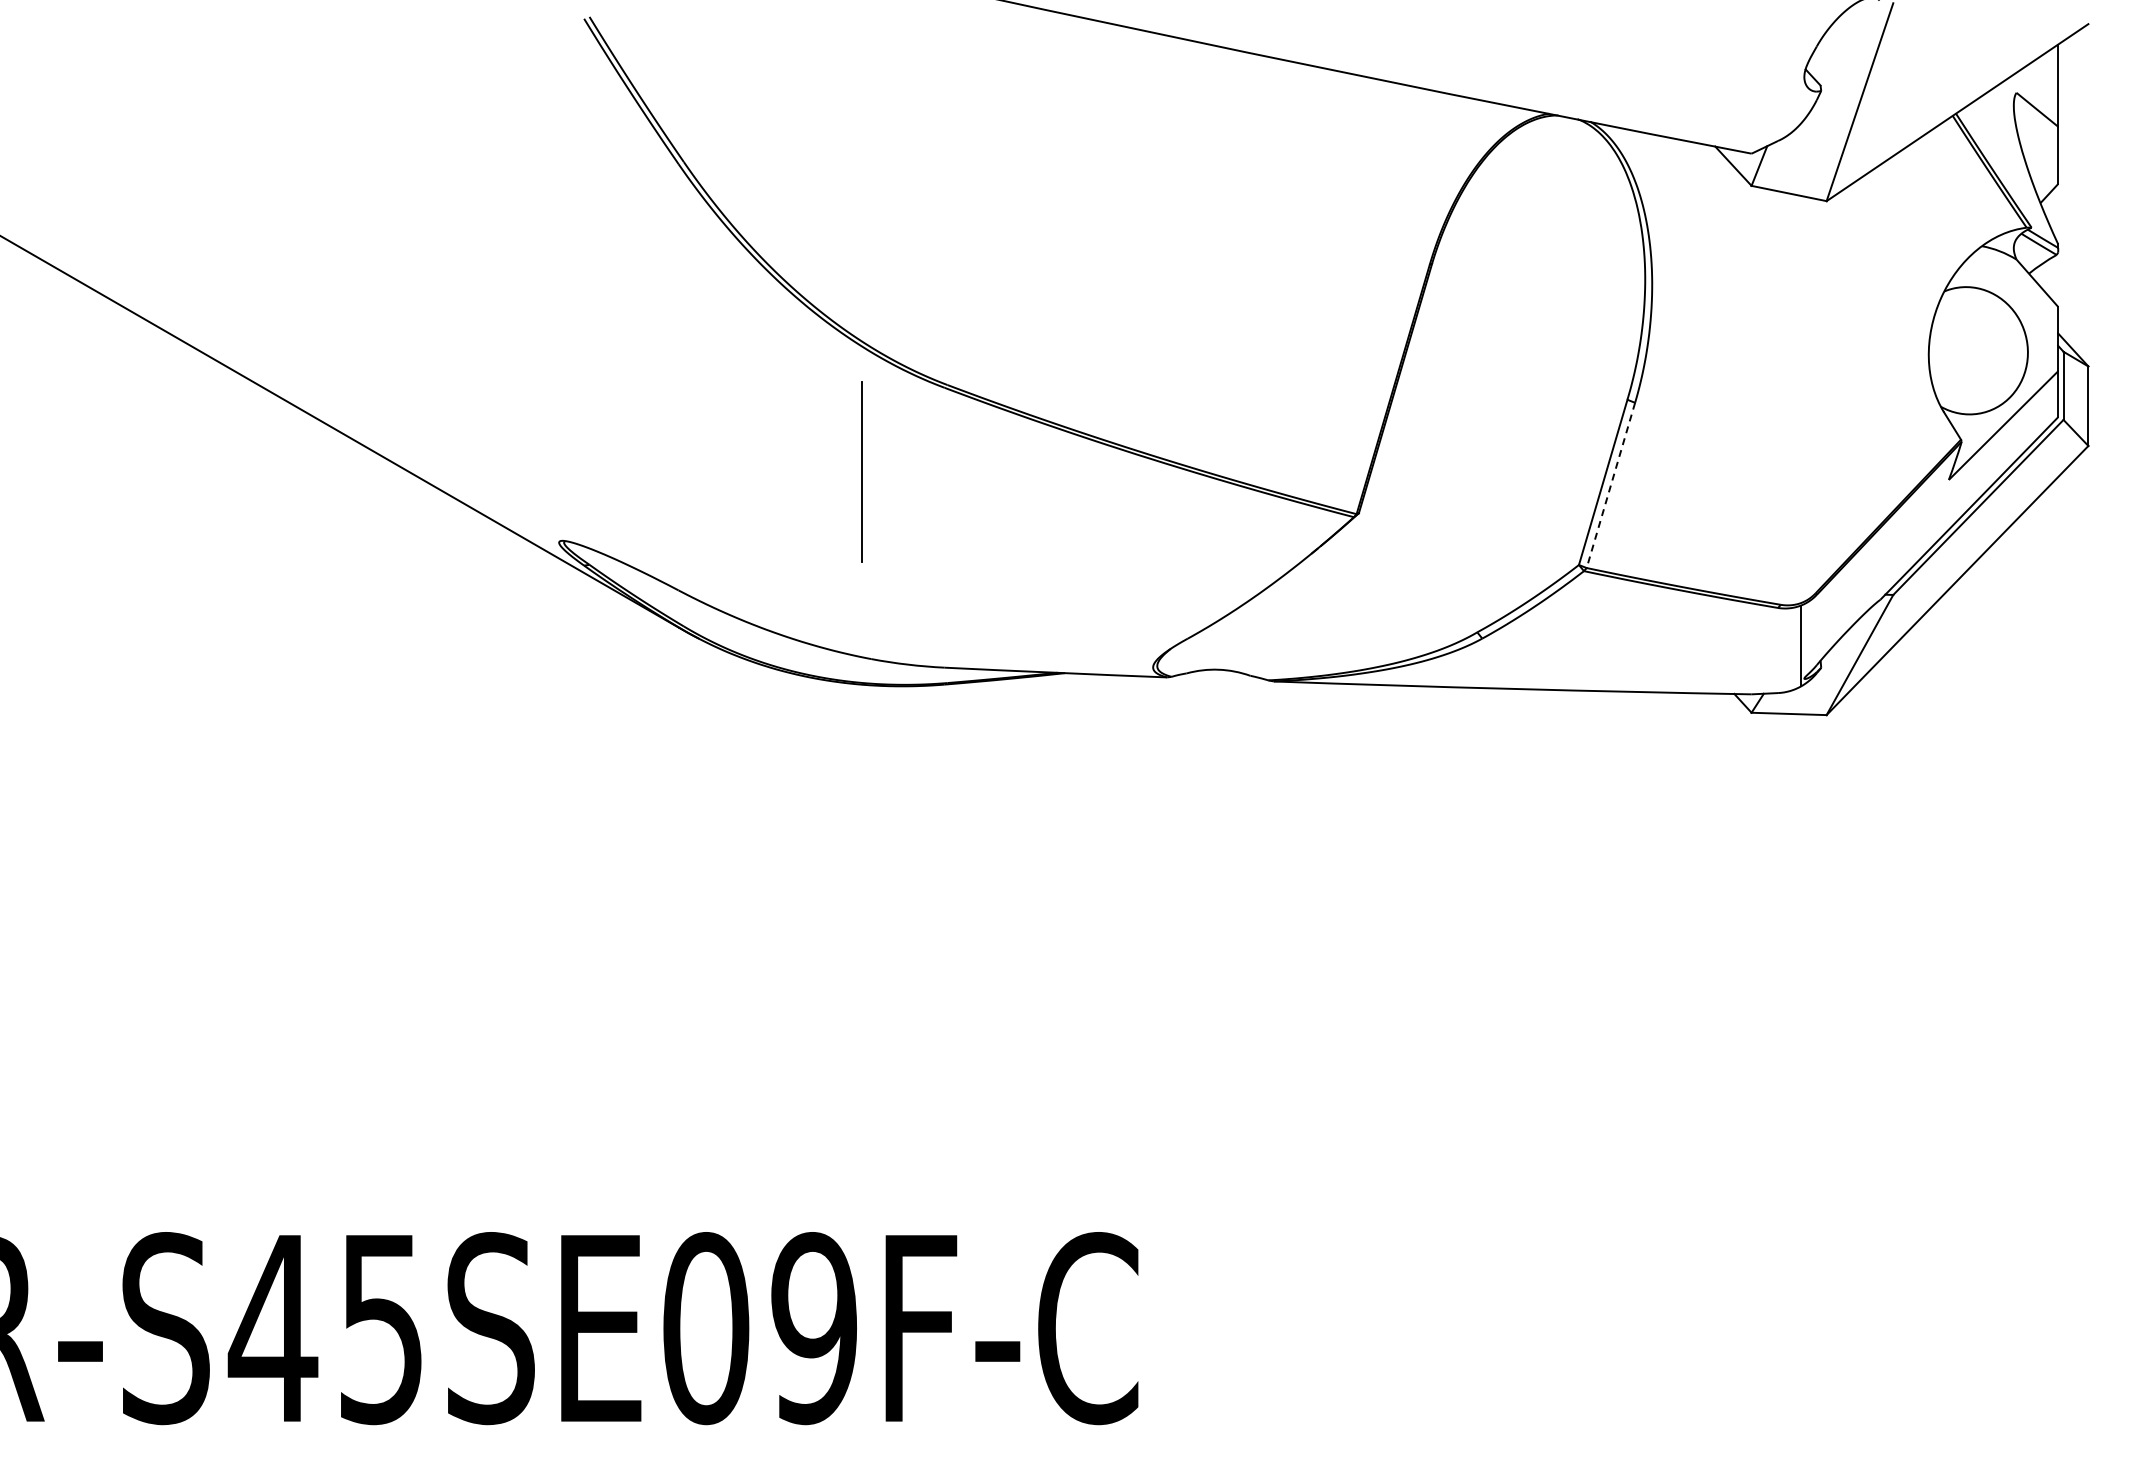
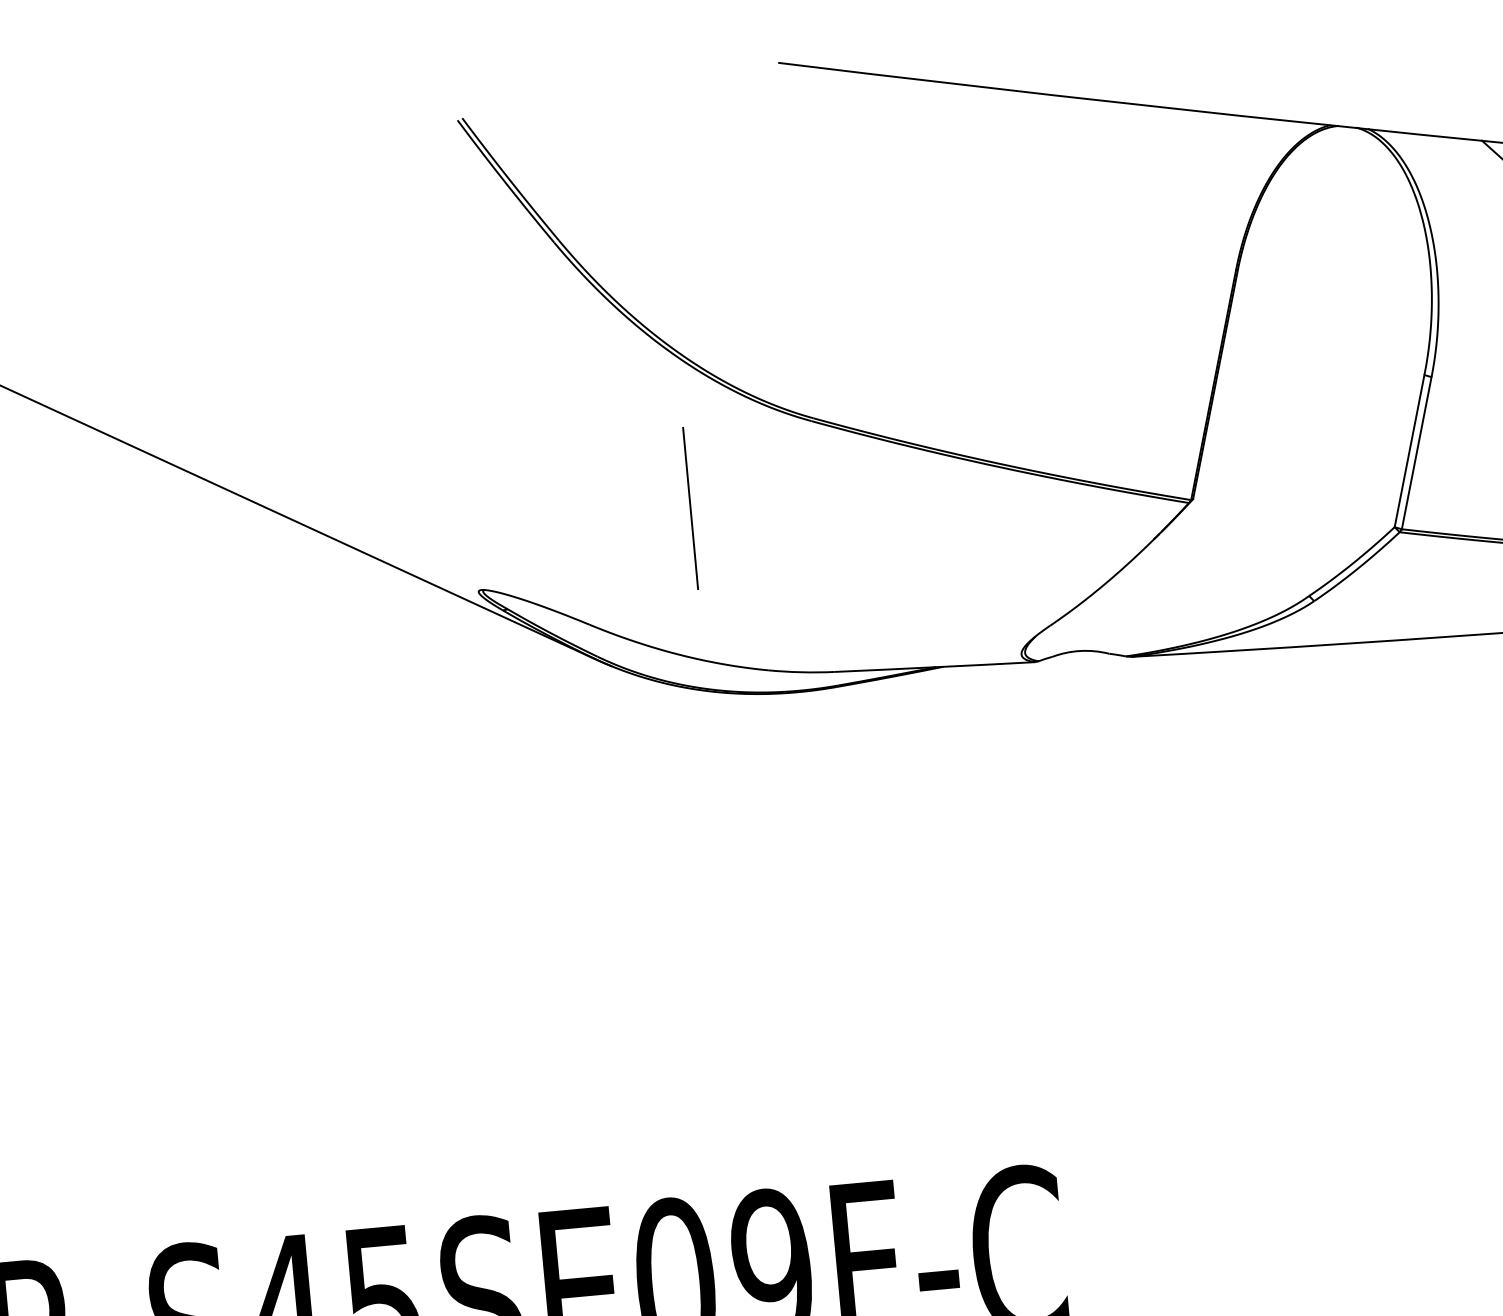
line: (861, 471) -> (690, 508), moved
line: (1610, 485) -> (1416, 453), dashed -> solid

